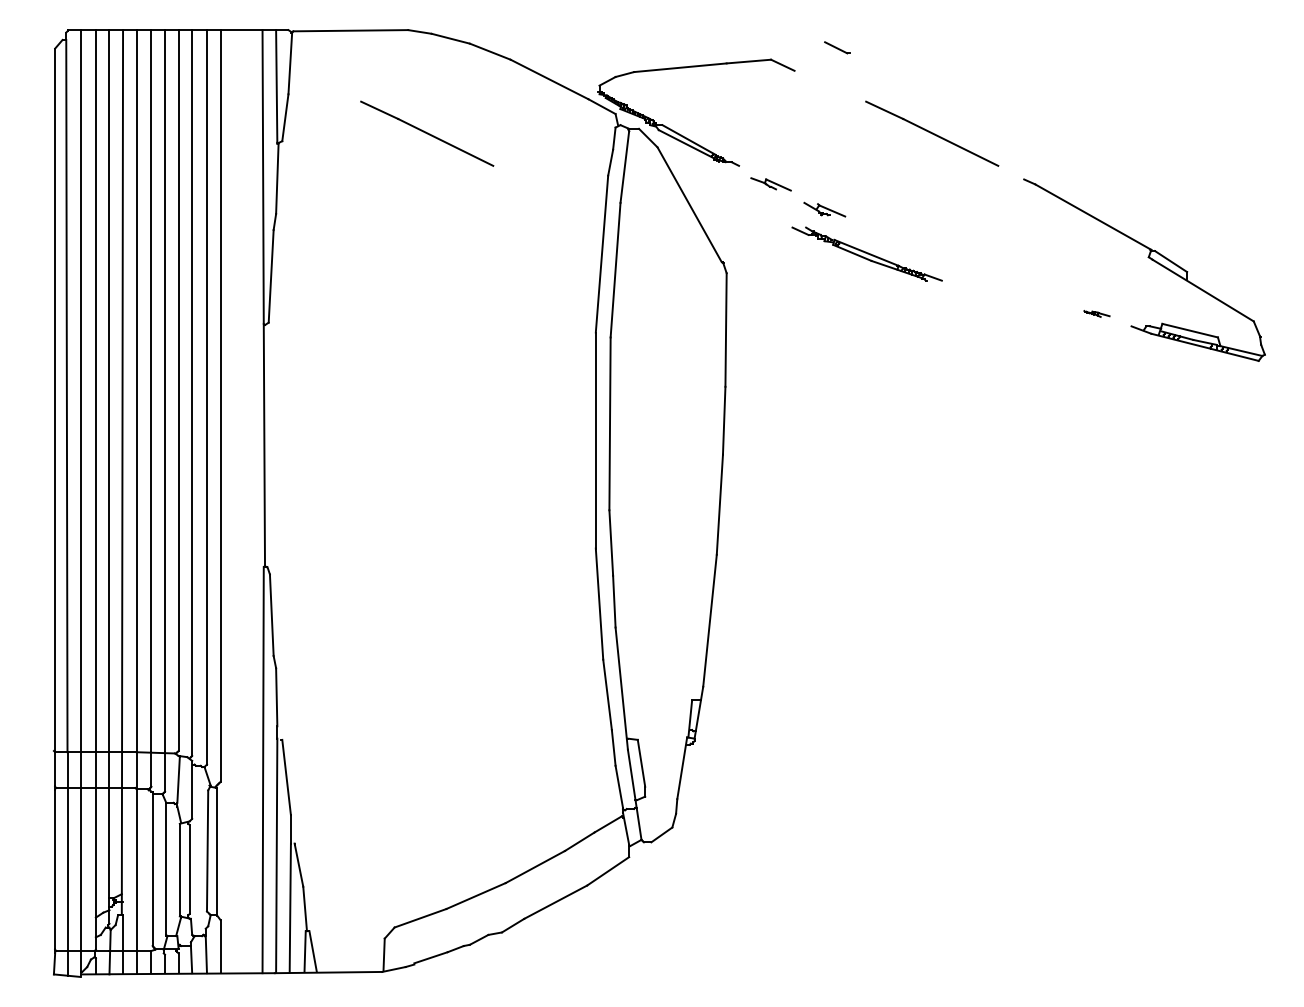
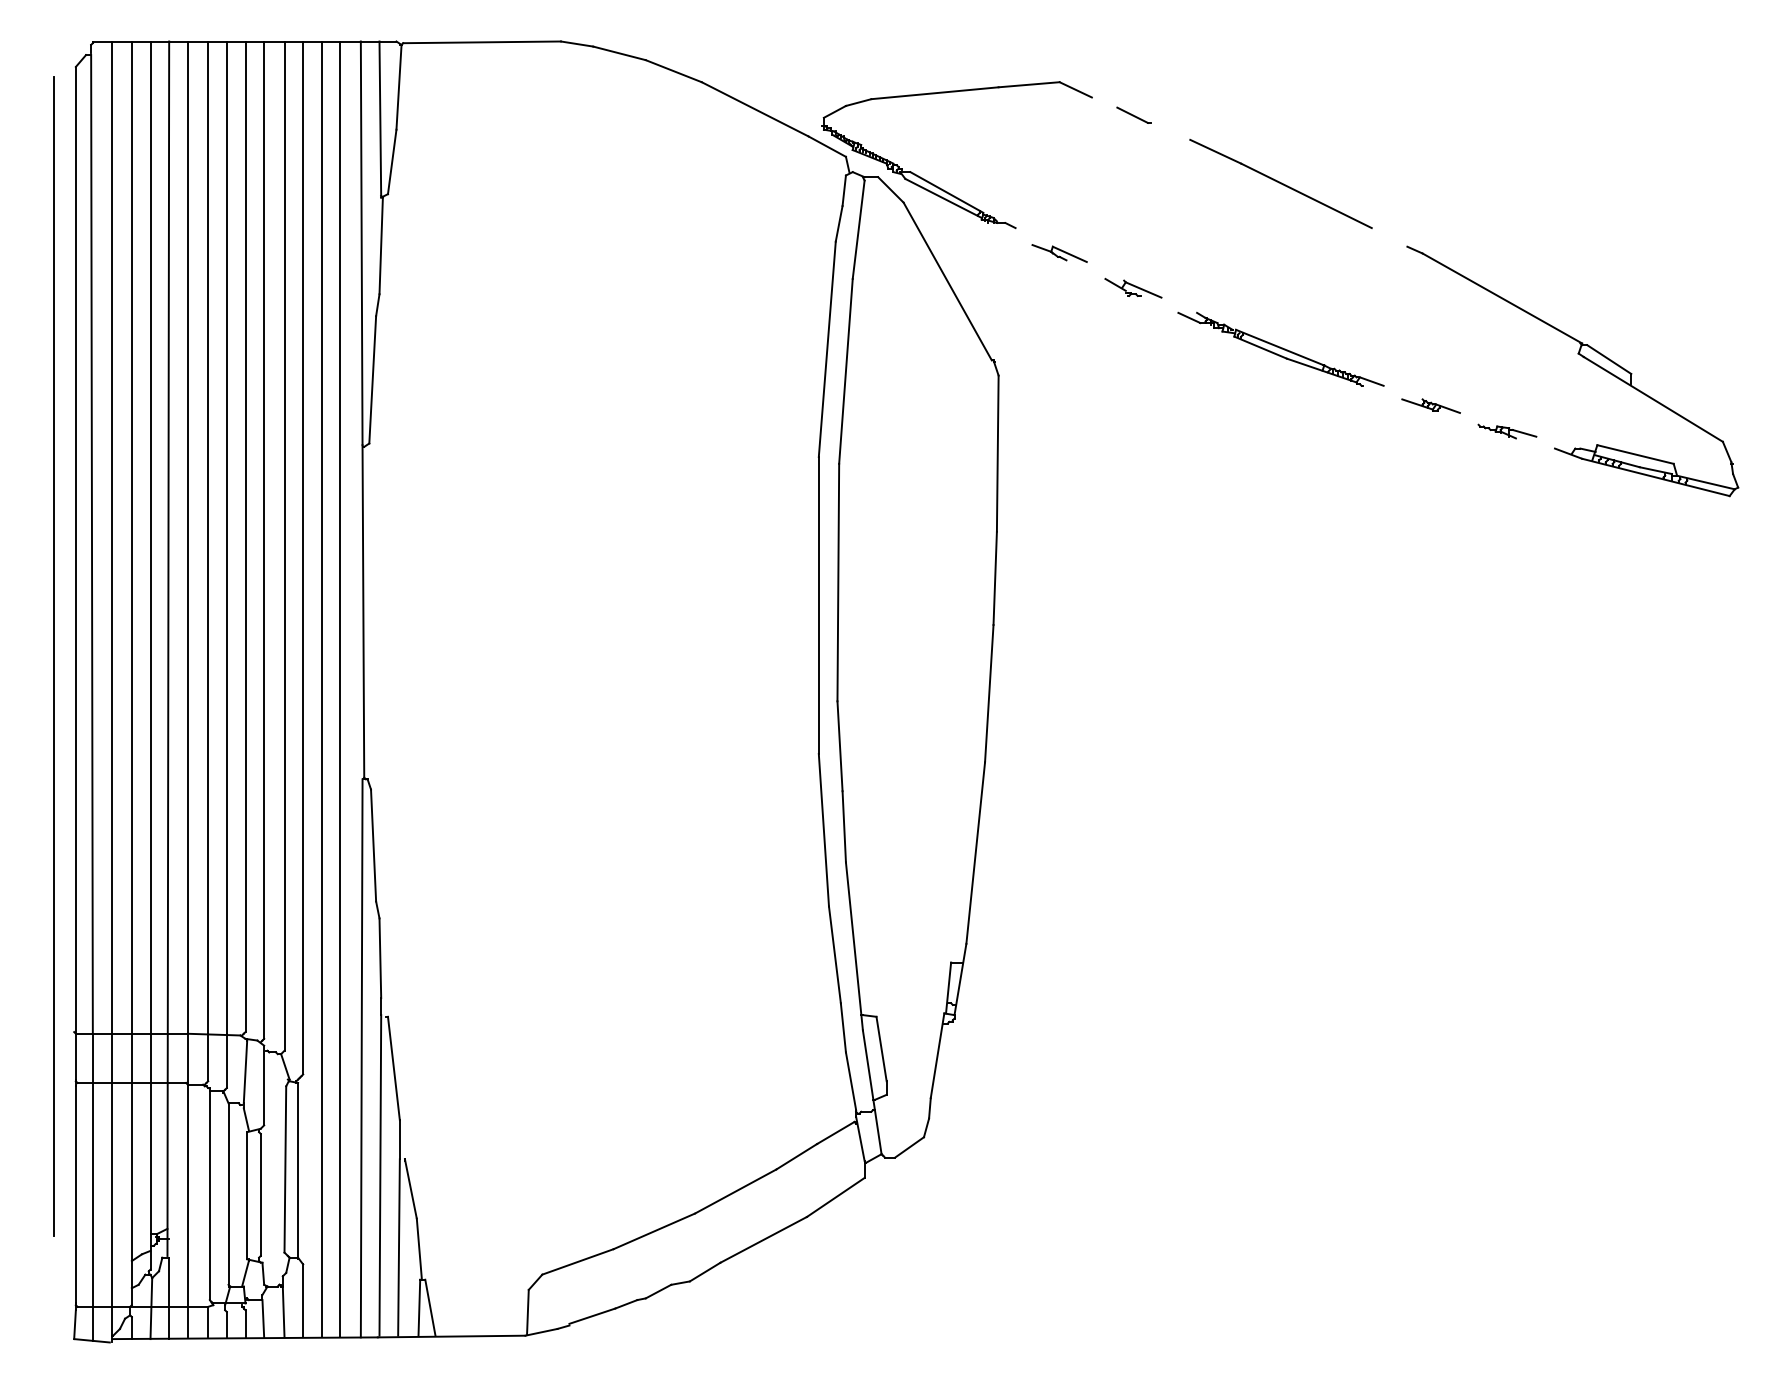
line: (837, 47) -> (1134, 114), moved
line: (427, 133) -> (587, 183), removed
part: (866, 253) -> (1280, 348), moved
part: (1041, 295) -> (1431, 406), added
part: (1096, 313) -> (1506, 430), size x1.67
line: (39, 477) -> (54, 656), added
line: (234, 501) -> (322, 689), added
line: (247, 501) -> (340, 689), added

